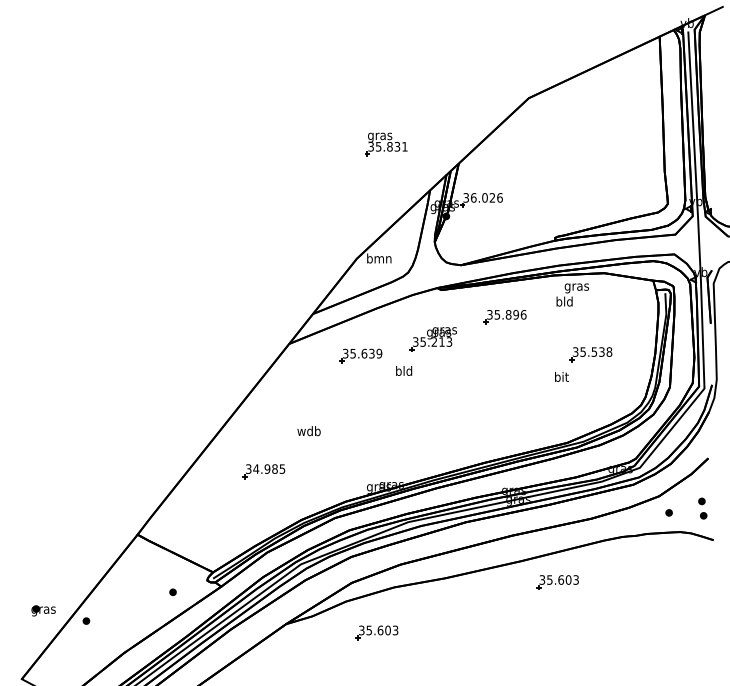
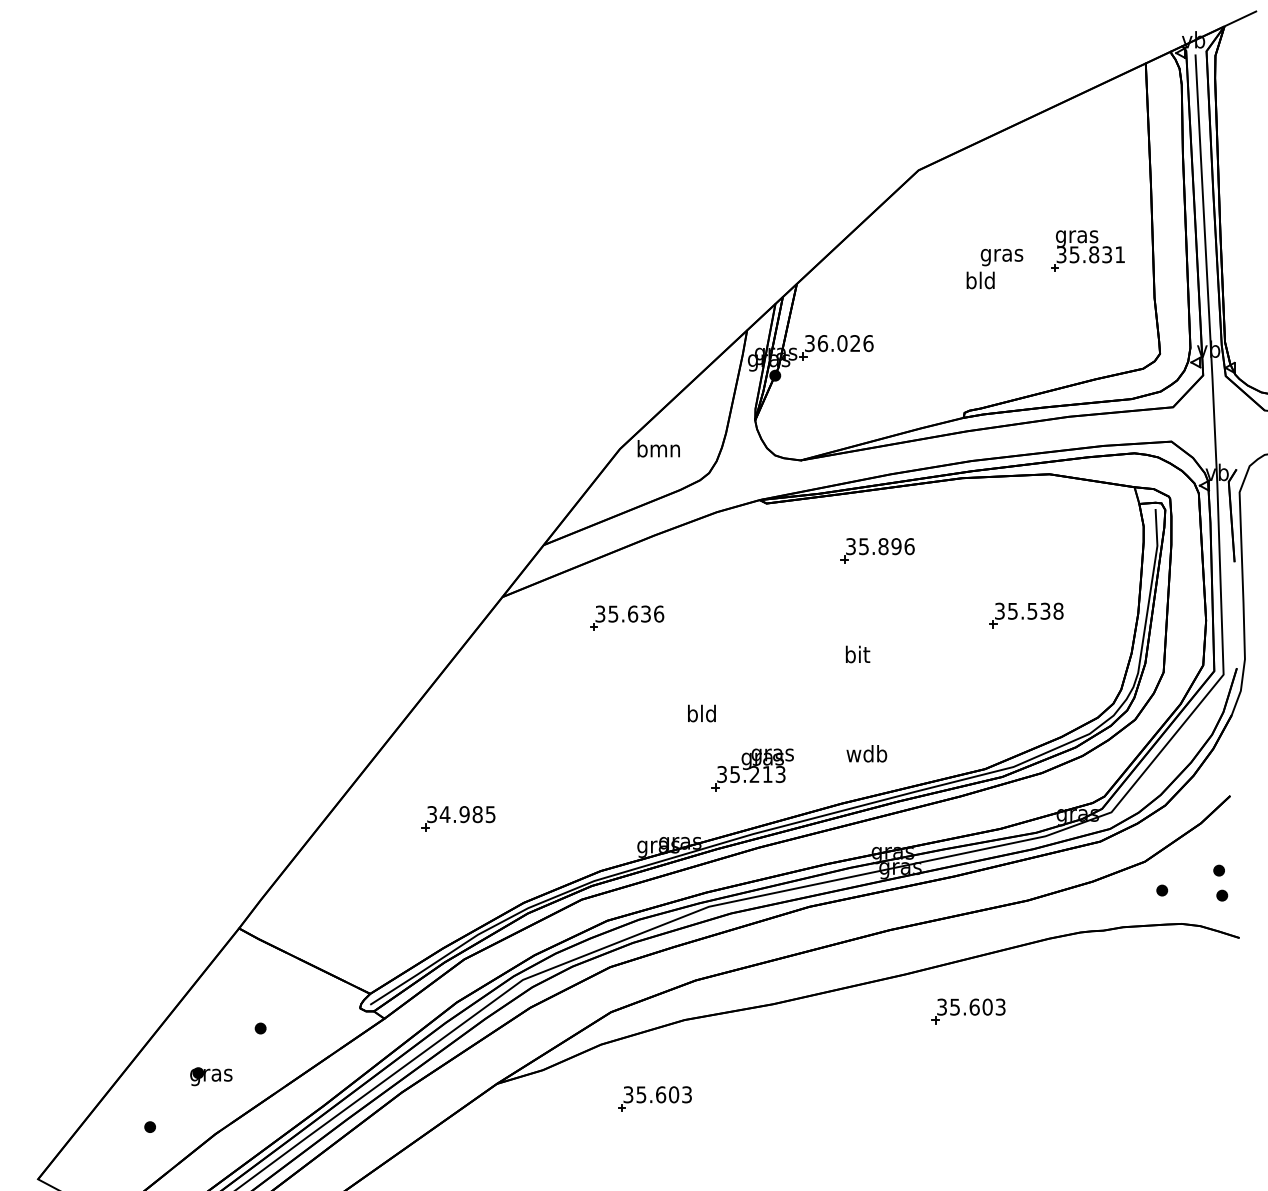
part: (386, 144) -> (1088, 250), moved
text: (572, 294) -> (994, 268), moved
part: (432, 339) -> (751, 770), moved
text: (379, 353) -> (659, 613), 35.639 -> 35.636
text: (404, 370) -> (702, 712), moved
text: (561, 376) -> (857, 653), moved
text: (308, 431) -> (865, 754), moved
part: (172, 592) -> (259, 1028), moved
part: (43, 610) -> (211, 1075), moved
part: (86, 620) -> (150, 1126), moved

